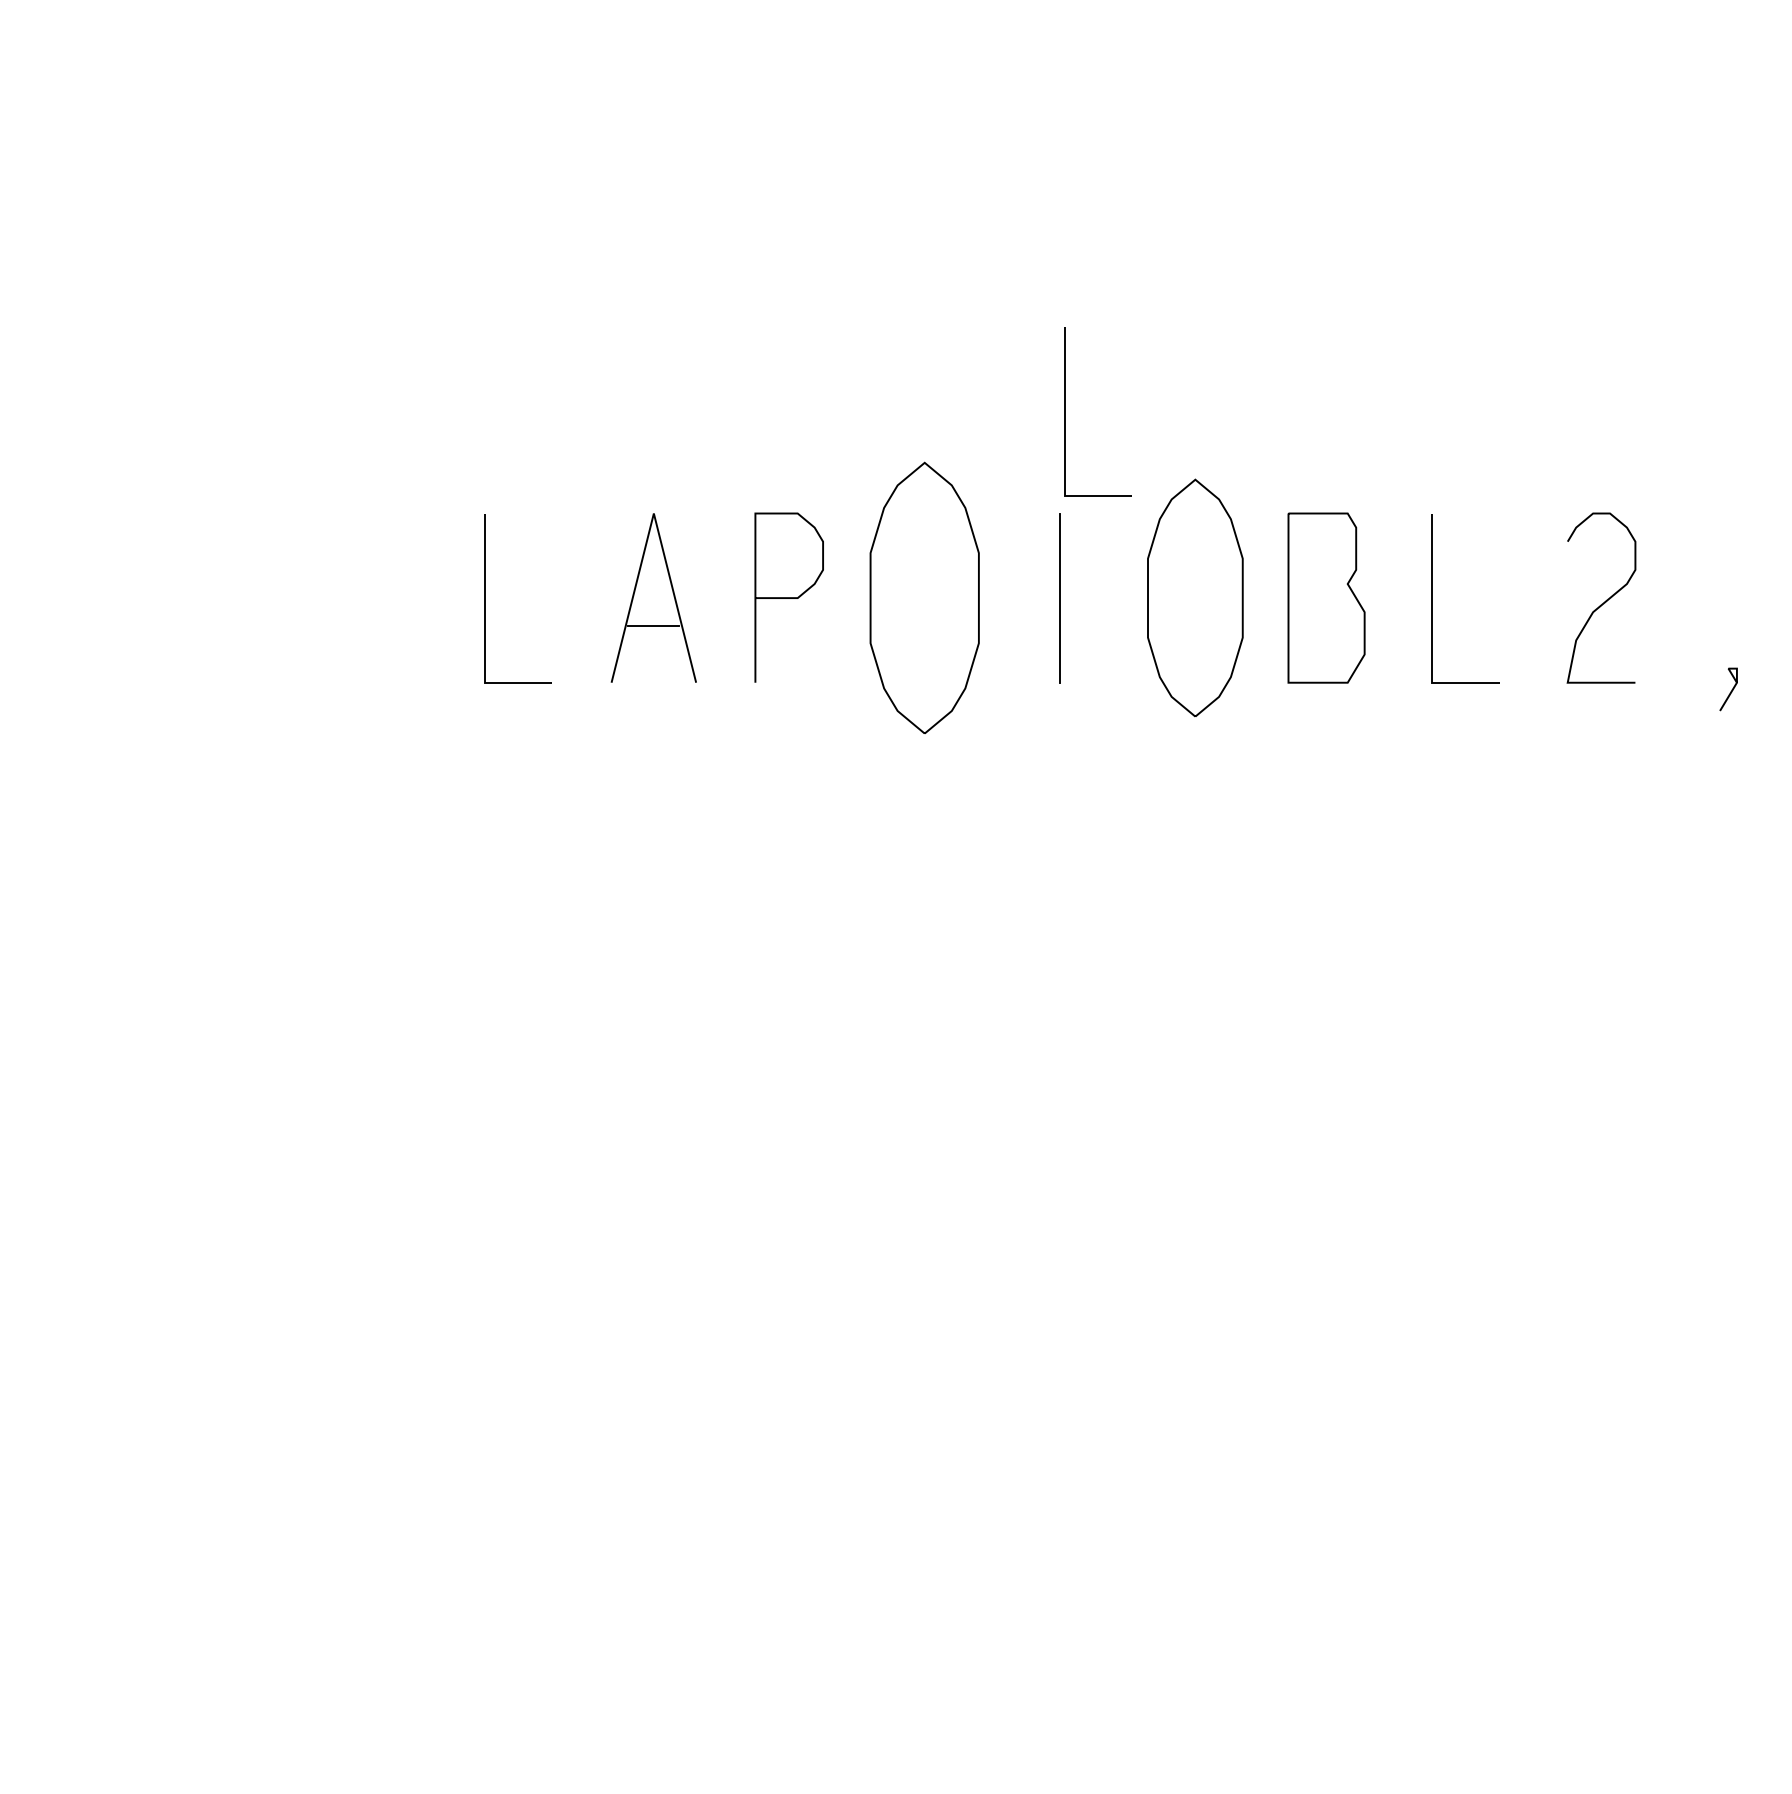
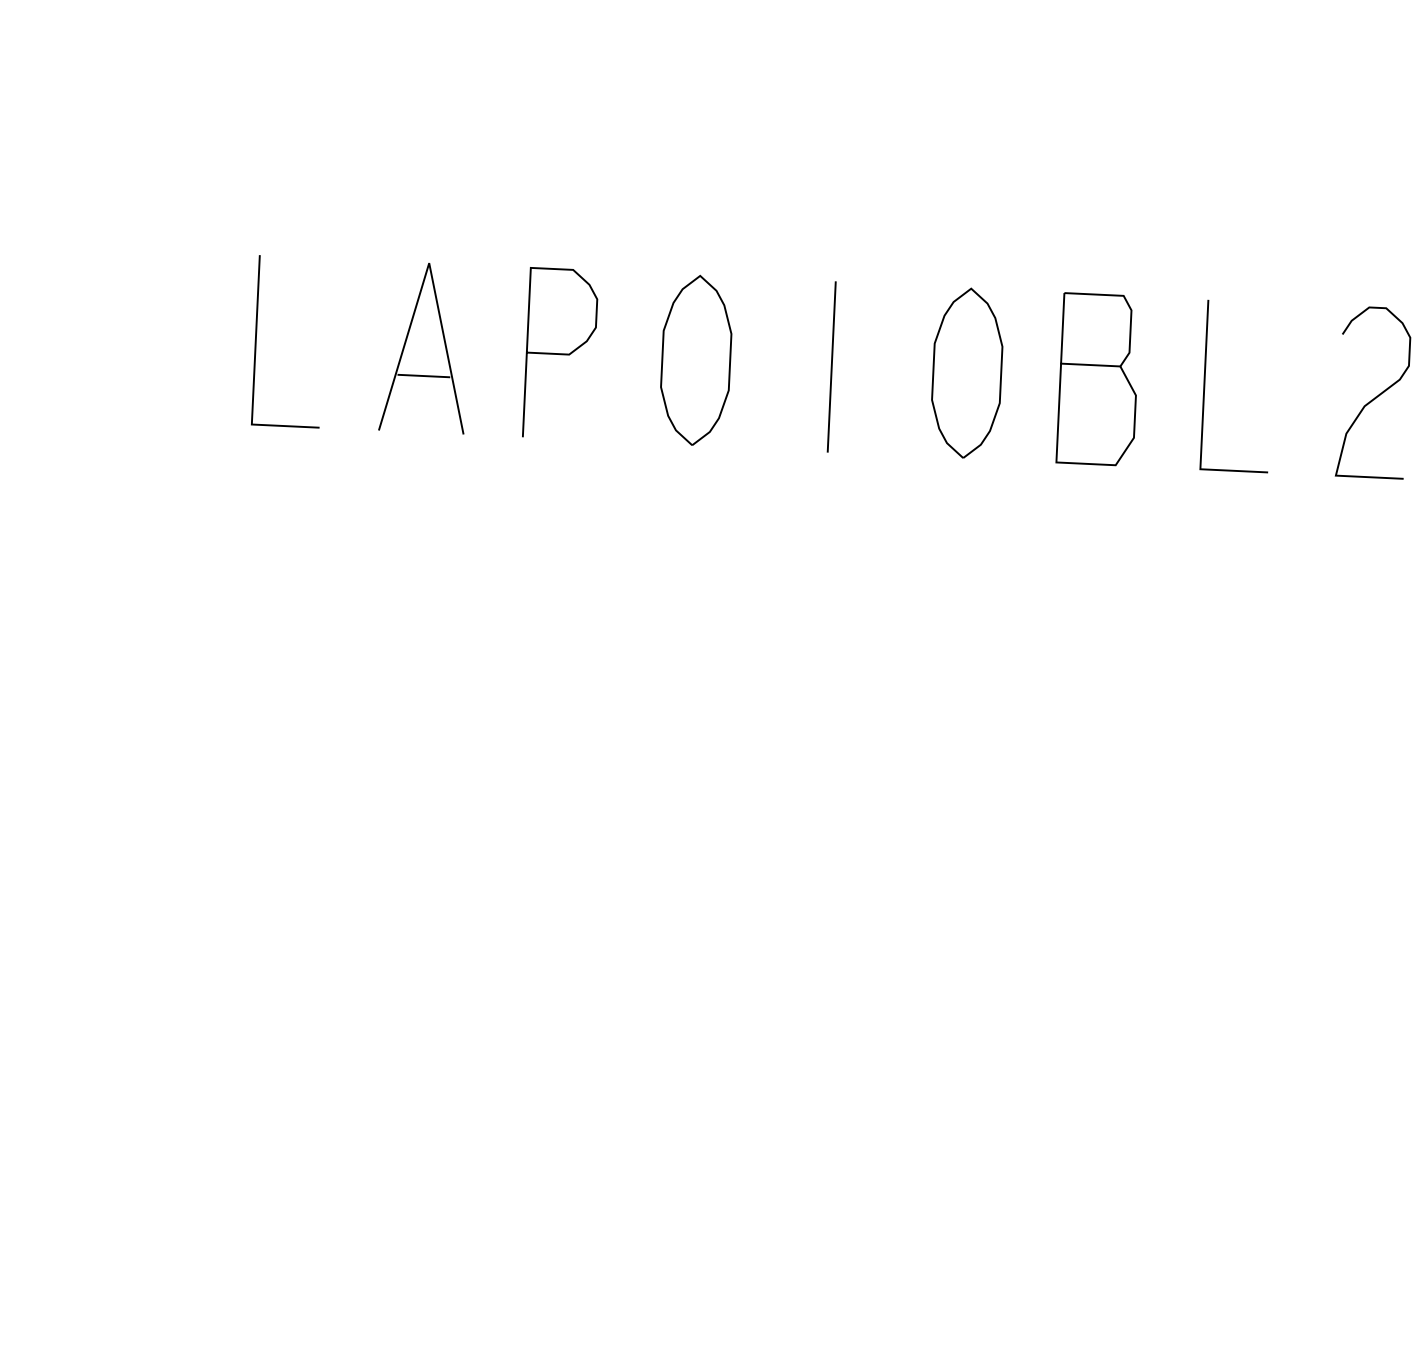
line: (1065, 411) -> (846, 180), removed
line: (1317, 584) -> (1090, 365), added
part: (924, 597) -> (696, 359), size x0.62
part: (1195, 597) -> (967, 372), size x0.71

